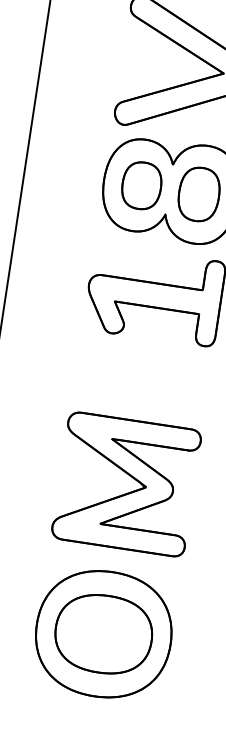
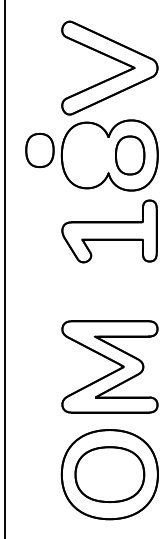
part: (141, 185) -> (39, 150), moved

